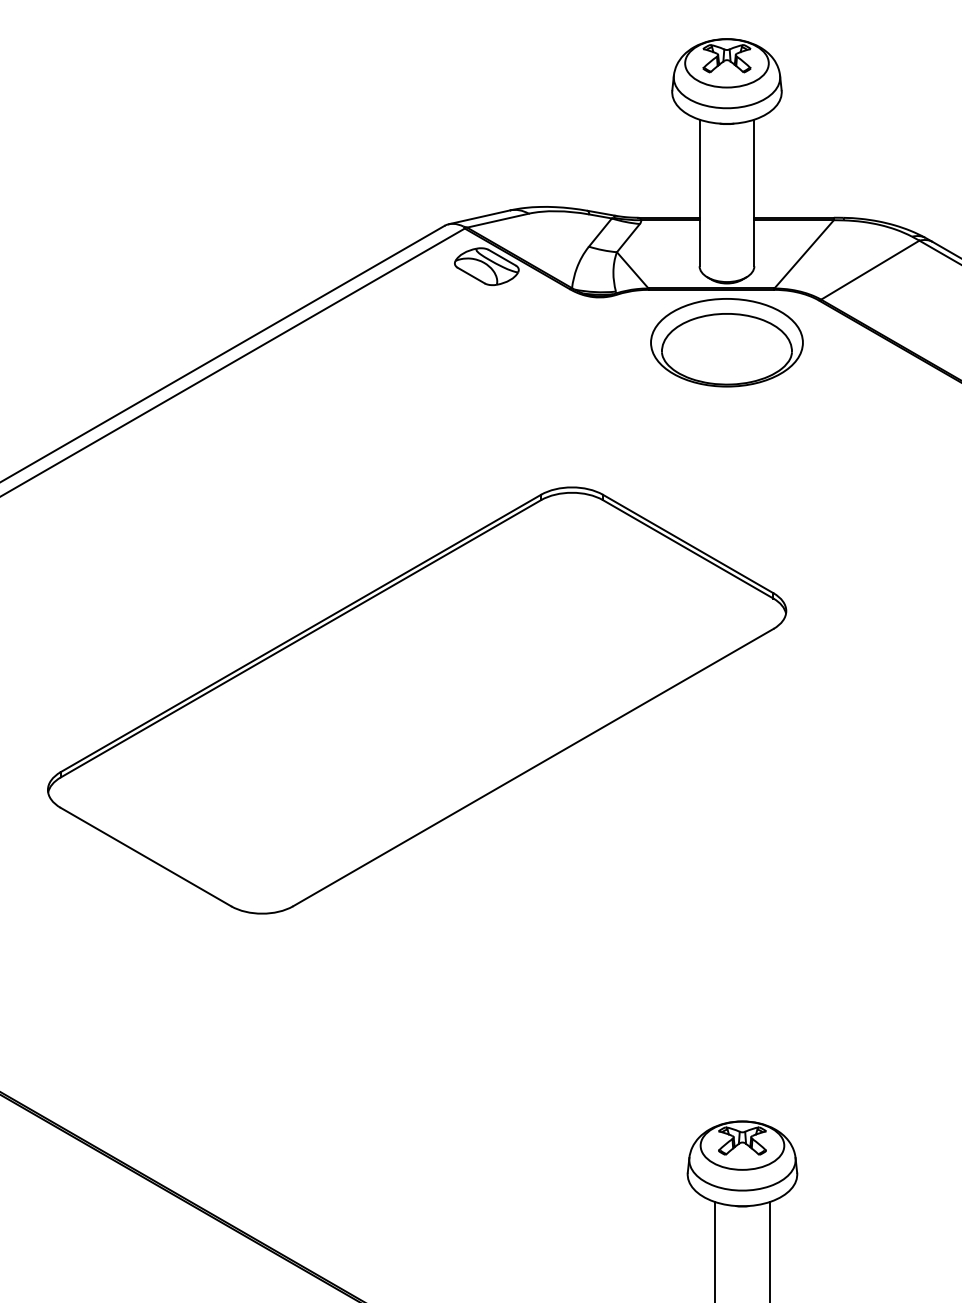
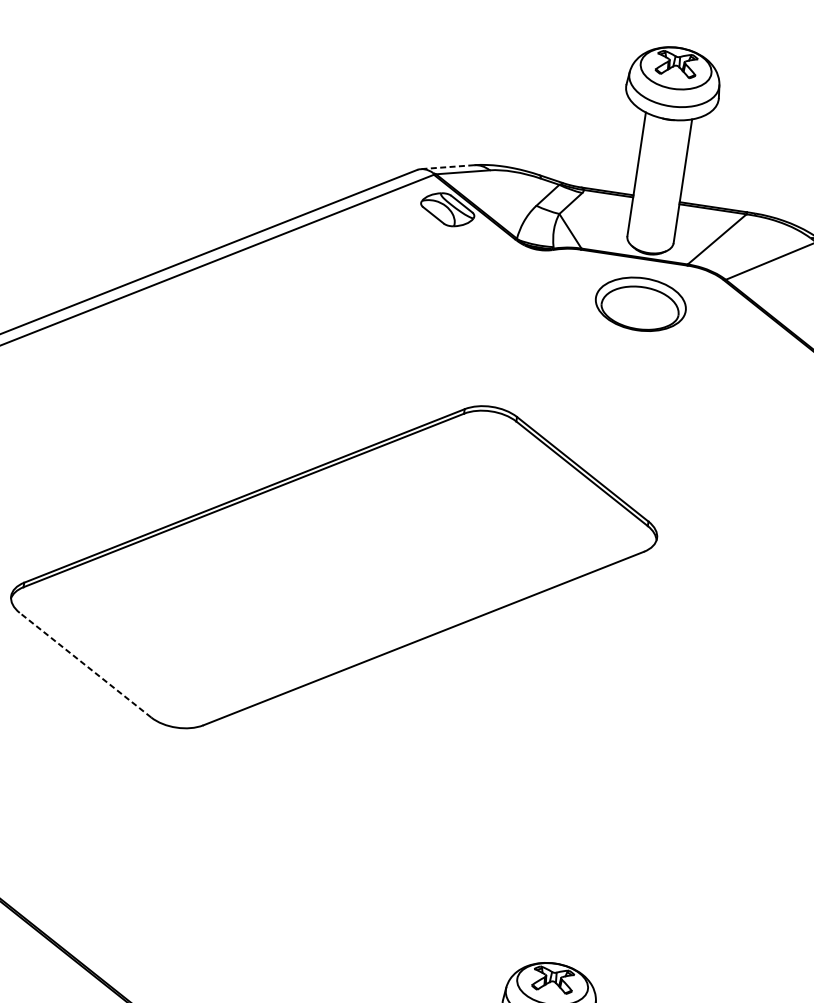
line: (478, 217) -> (446, 167), solid -> dashed
part: (726, 342) -> (640, 304), size x0.7
line: (145, 856) -> (85, 664), solid -> dashed

